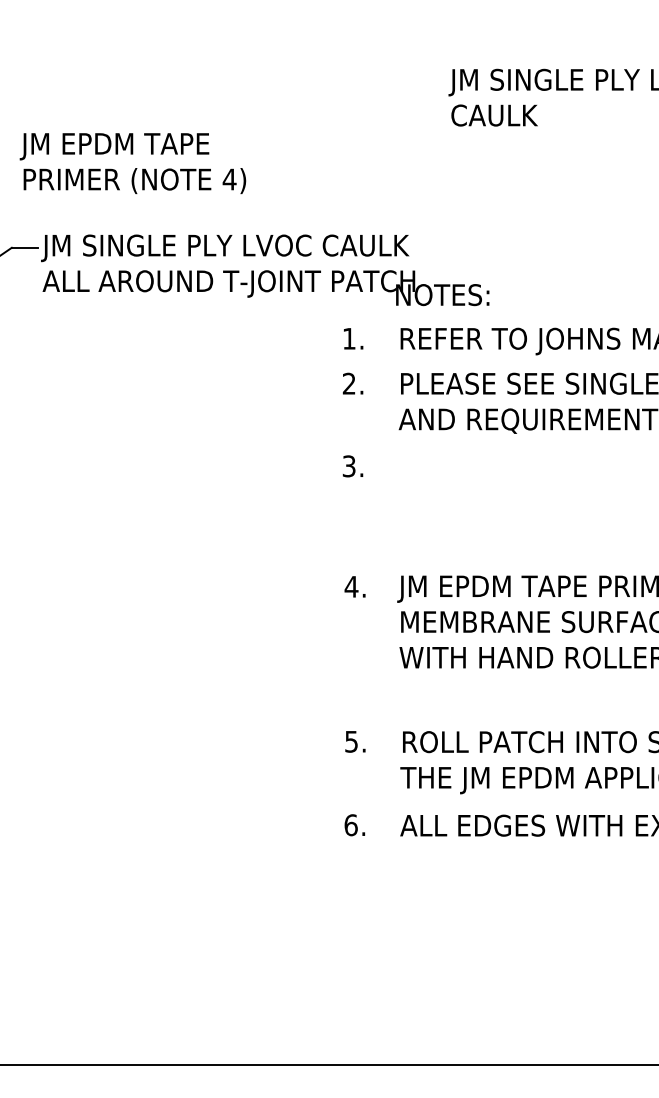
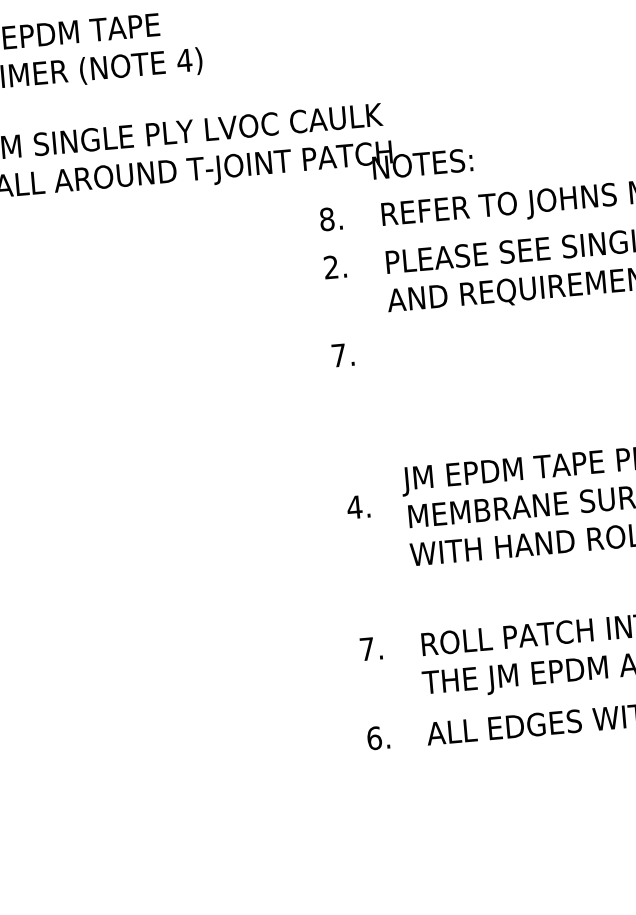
text: (348, 338) -> (326, 219), 1. -> 8.
text: (348, 466) -> (338, 355), 3. -> 7.
text: (354, 586) -> (357, 506), moved
text: (351, 741) -> (367, 648), 5. -> 7.

